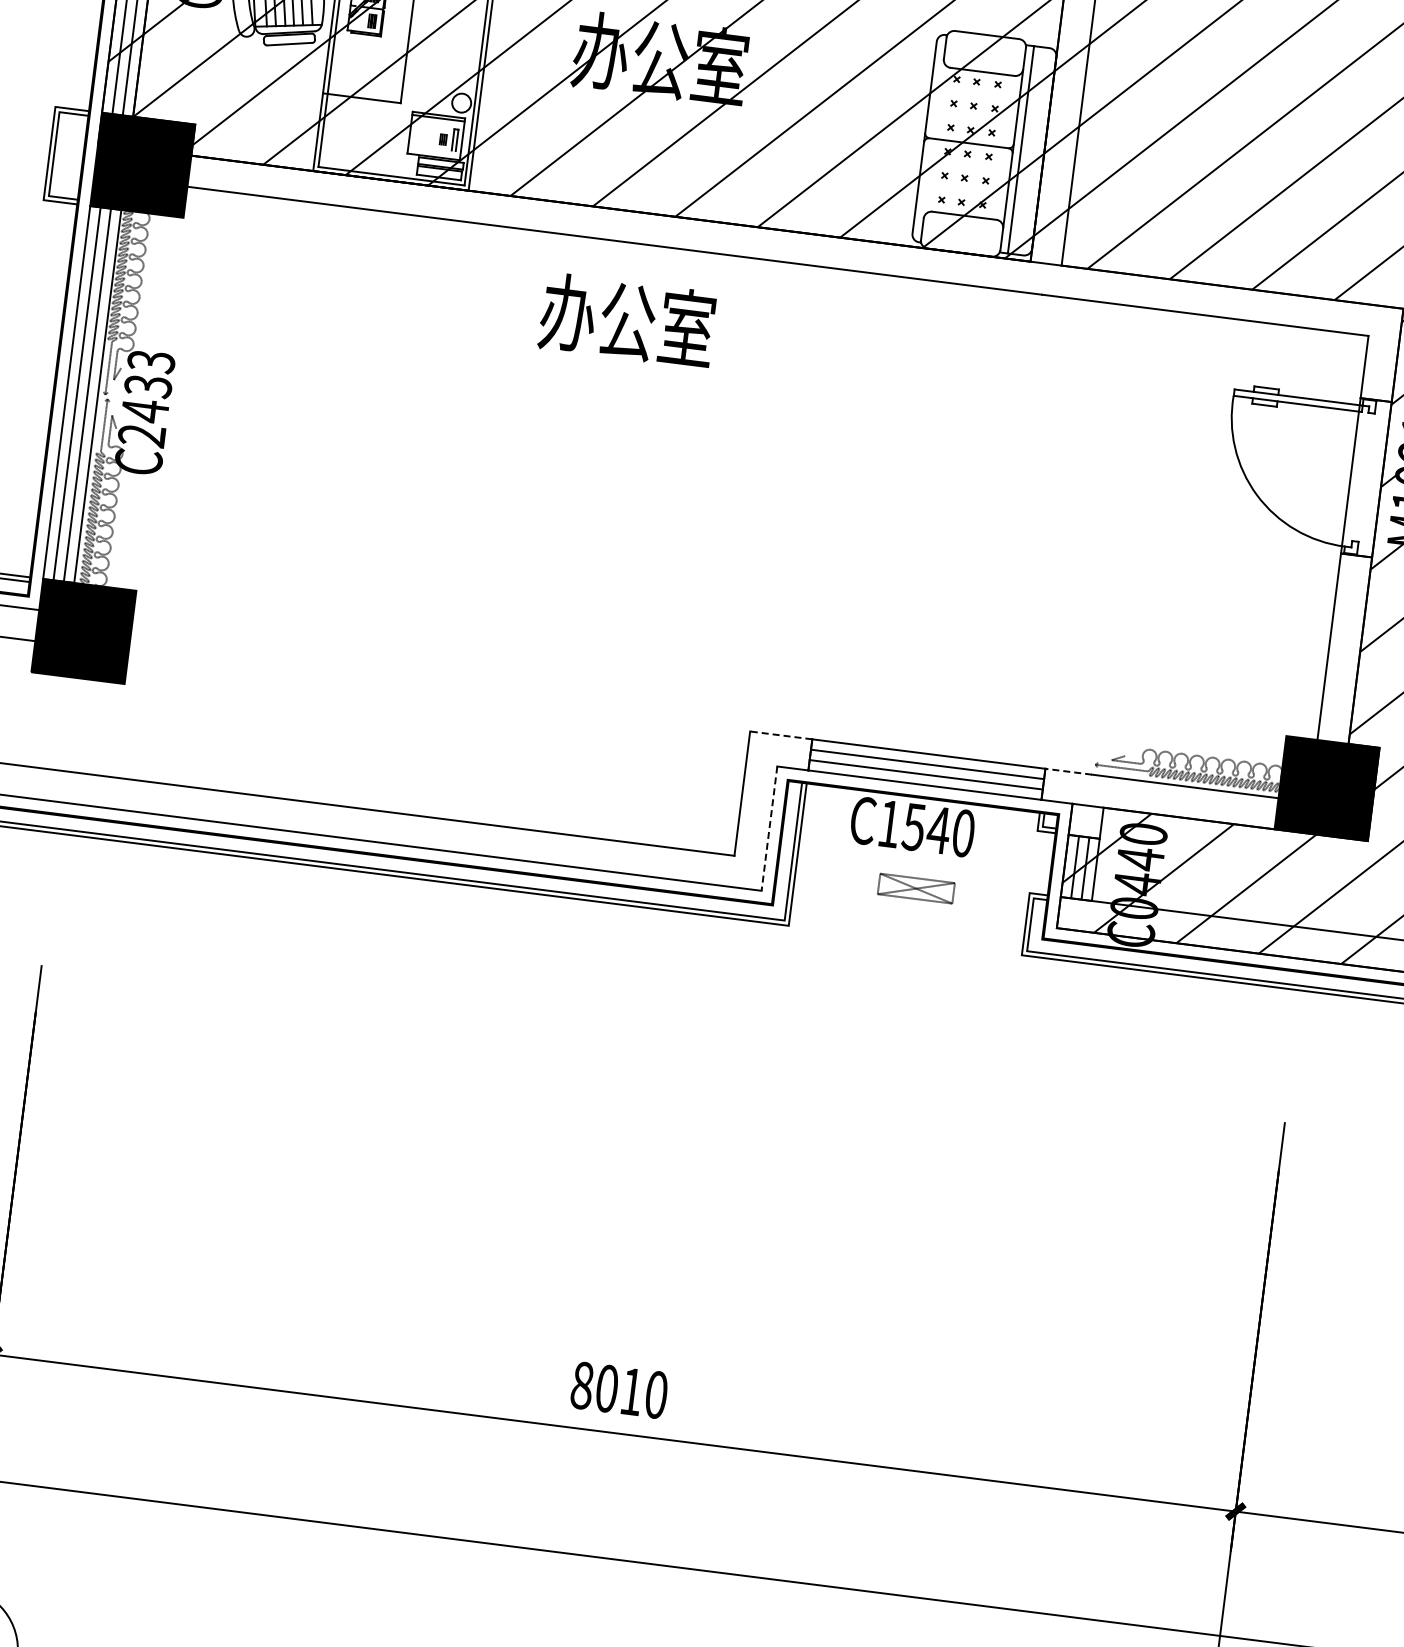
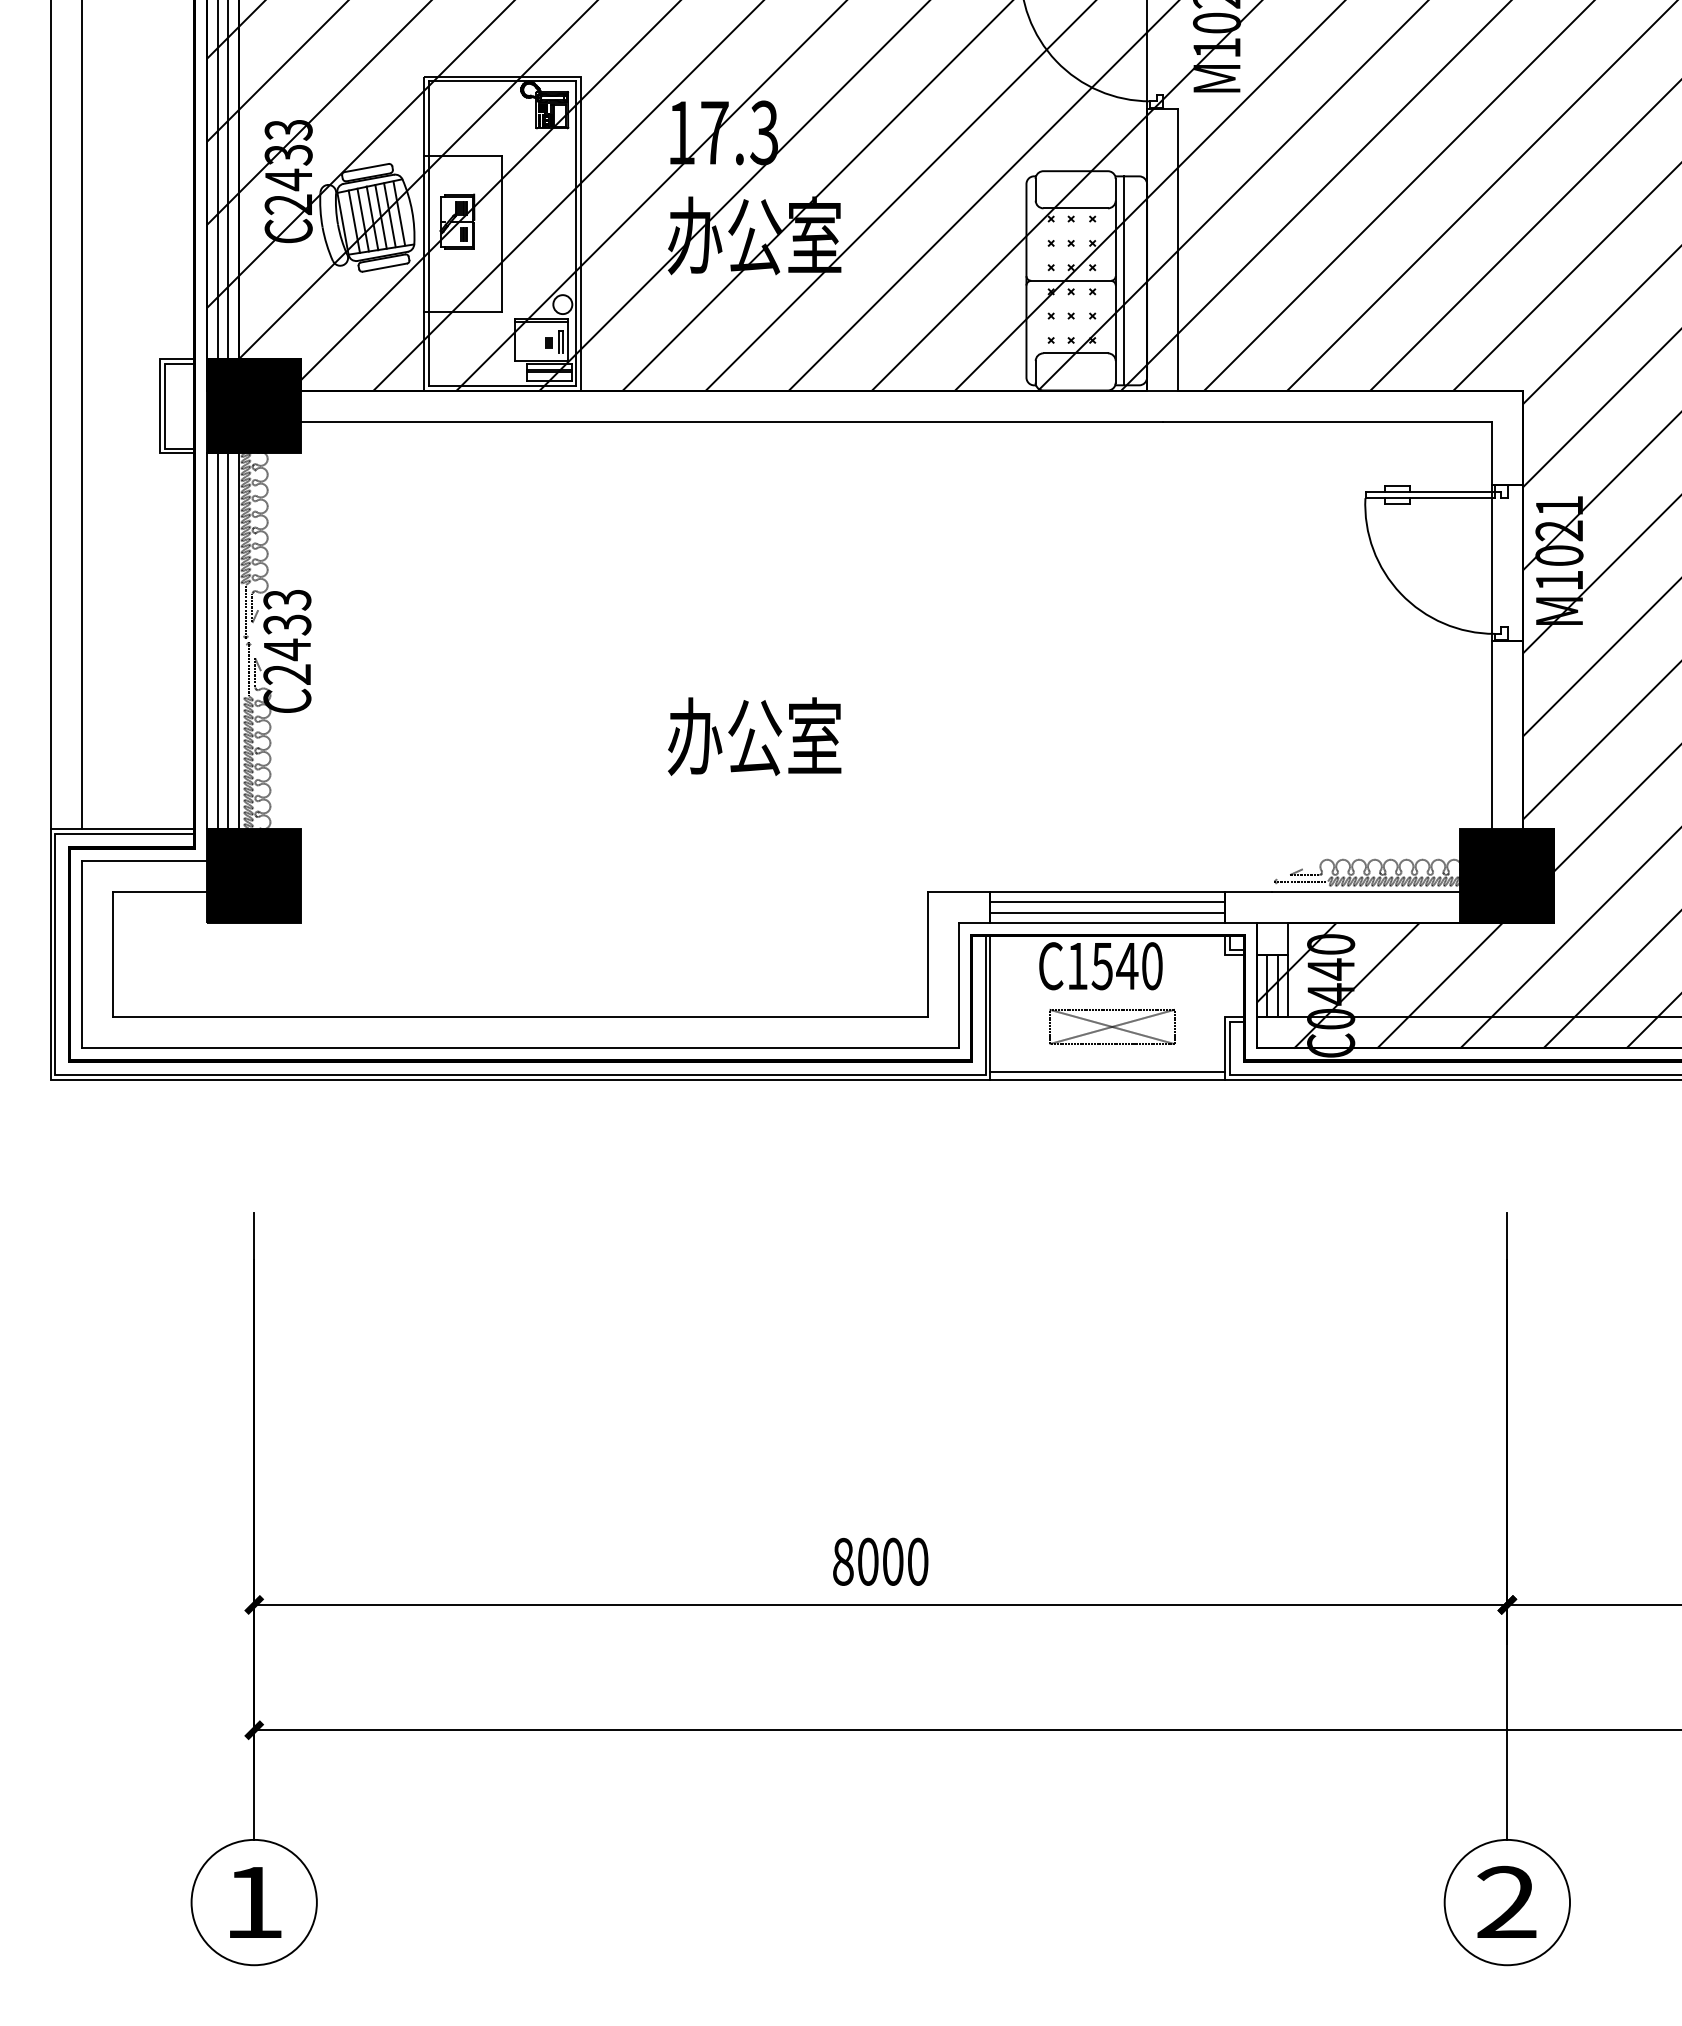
text: (627, 320) -> (754, 736), moved
line: (780, 734) -> (958, 891), dashed -> solid
line: (1068, 771) -> (1248, 891), dashed -> solid
line: (769, 828) -> (959, 985), dashed -> solid
part: (916, 888) -> (1112, 1026), size x1.67
line: (905, 933) -> (1107, 1072), added
line: (904, 940) -> (1107, 1079), added
text: (632, 1391) -> (893, 1561), 8010 -> 8000

